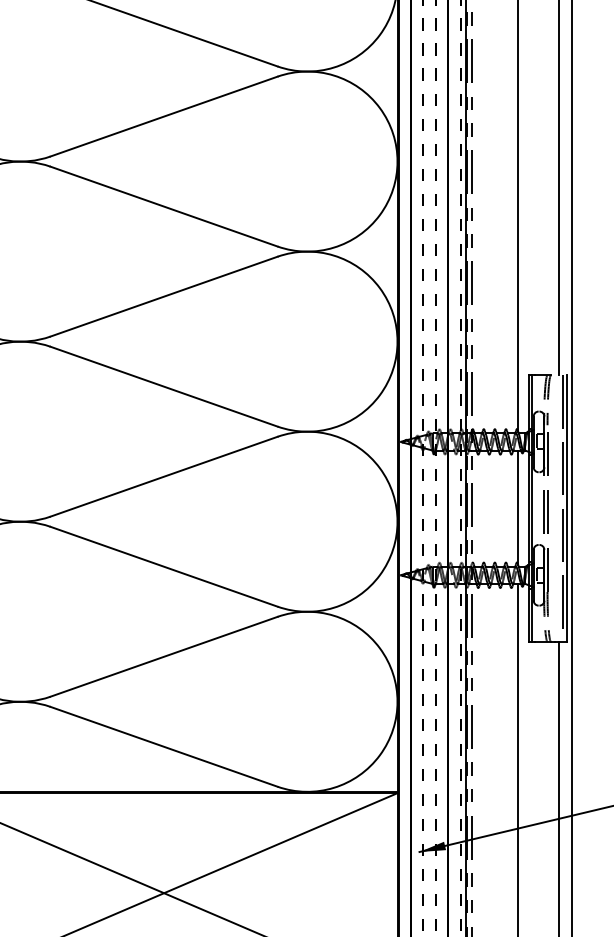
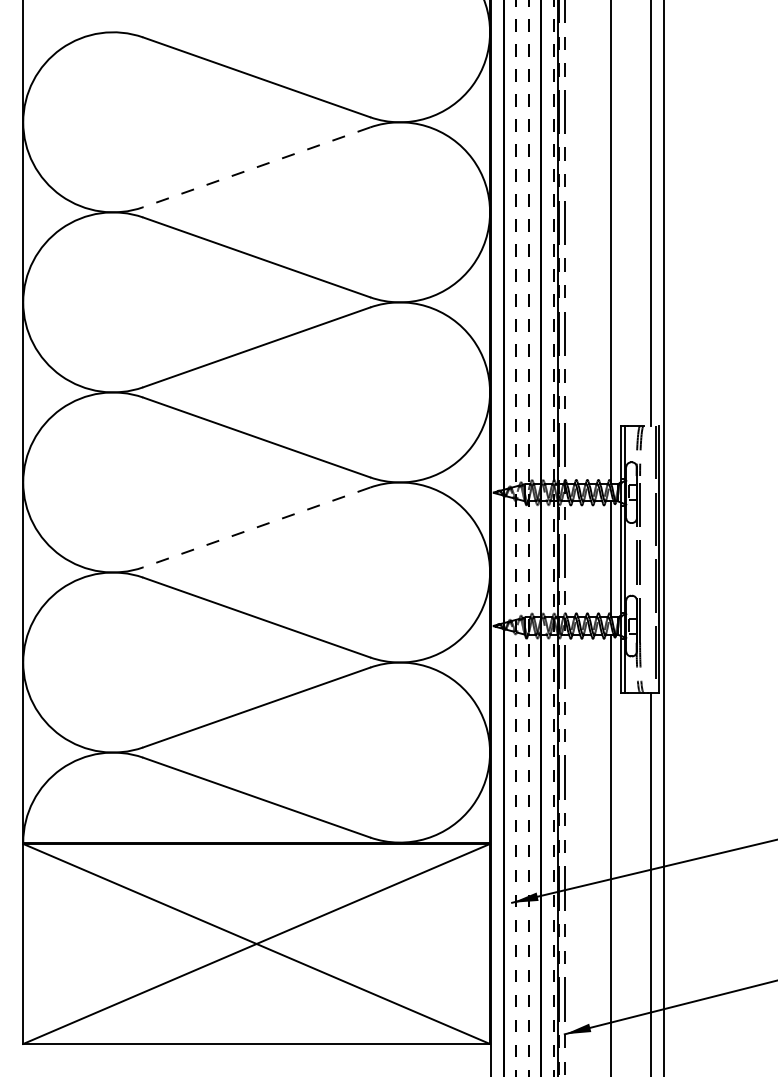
line: (163, 116) -> (256, 167), solid -> dashed
line: (163, 476) -> (256, 527), solid -> dashed

